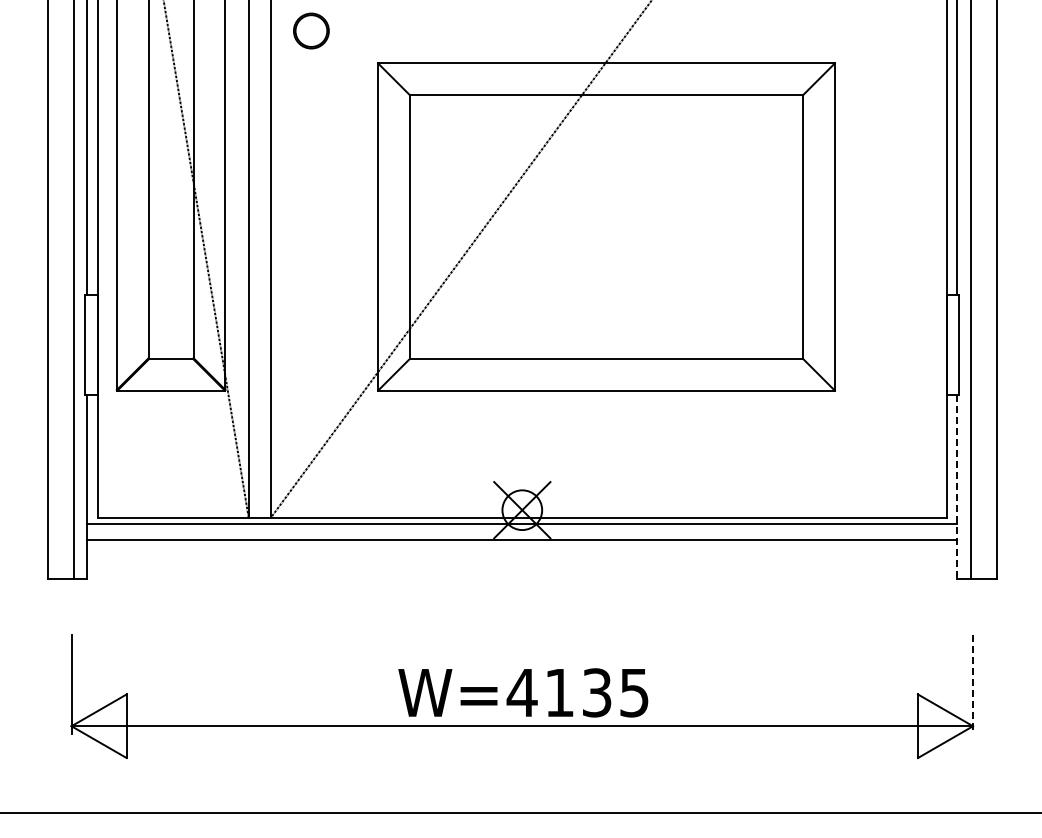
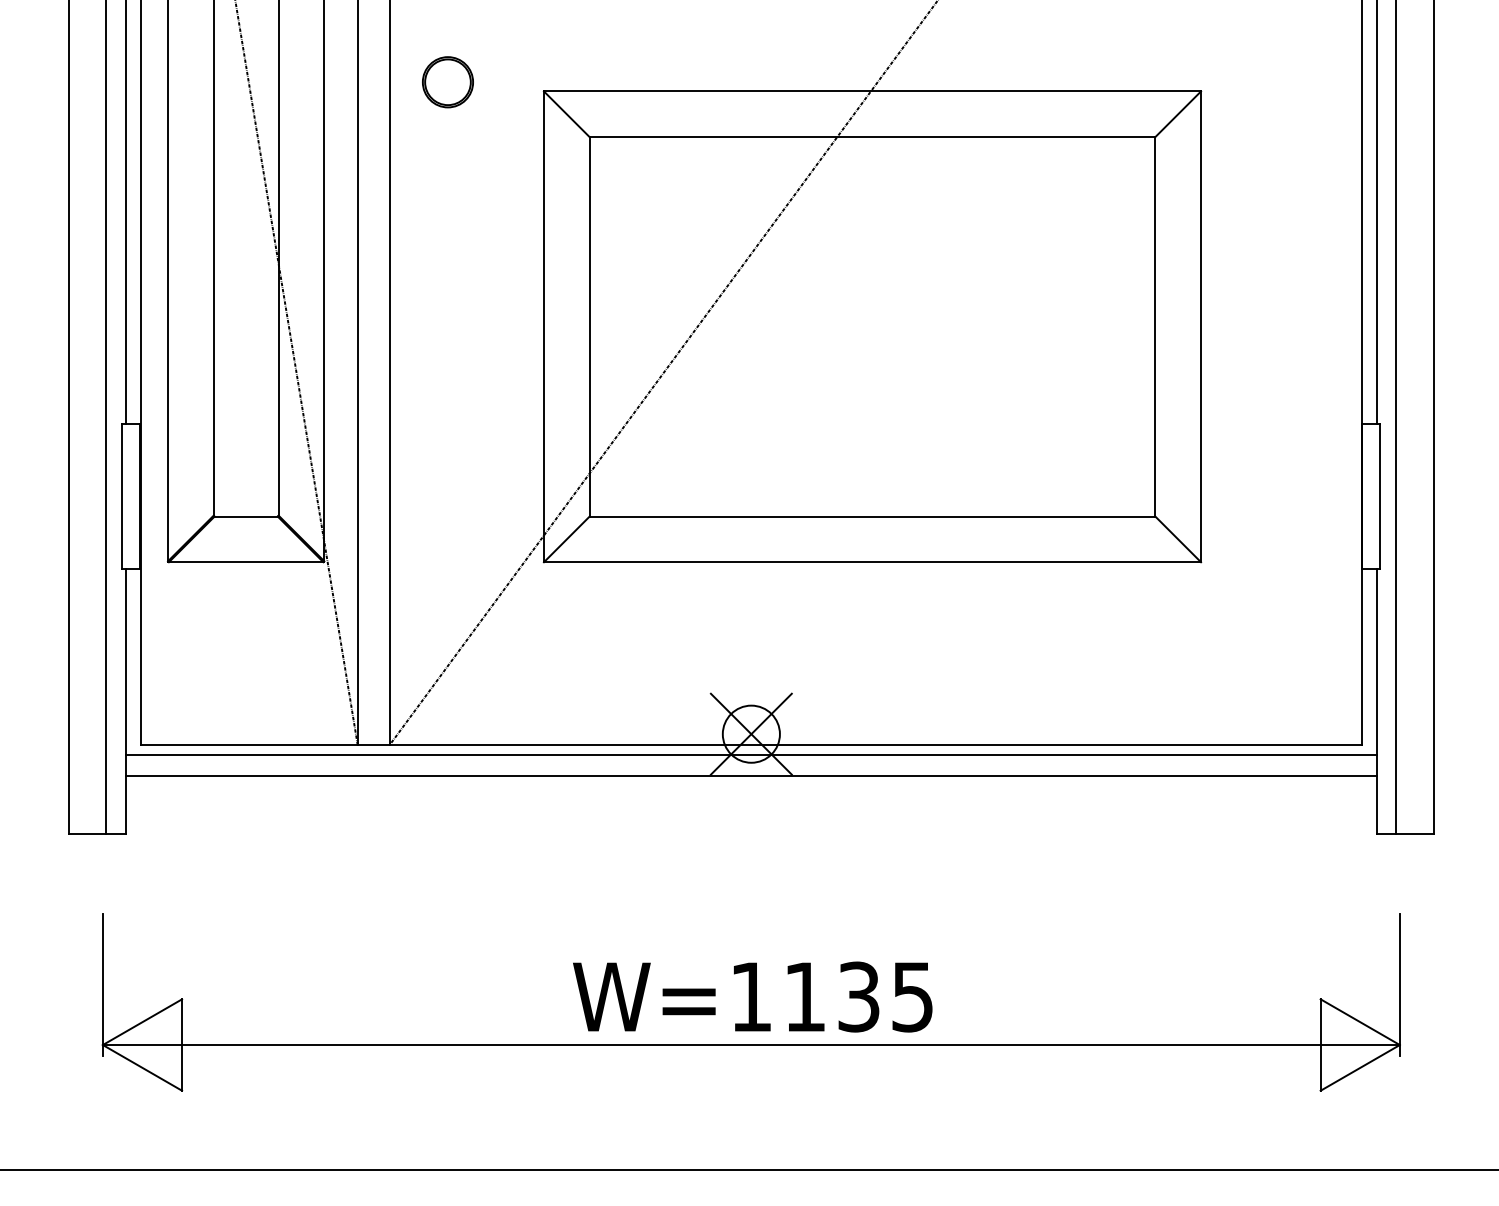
part: (311, 30) -> (448, 81), moved
line: (957, 487) -> (1377, 701), dashed -> solid
line: (973, 684) -> (1400, 984), dashed -> solid
text: (521, 692) -> (750, 996), W=4135 -> W=1135

